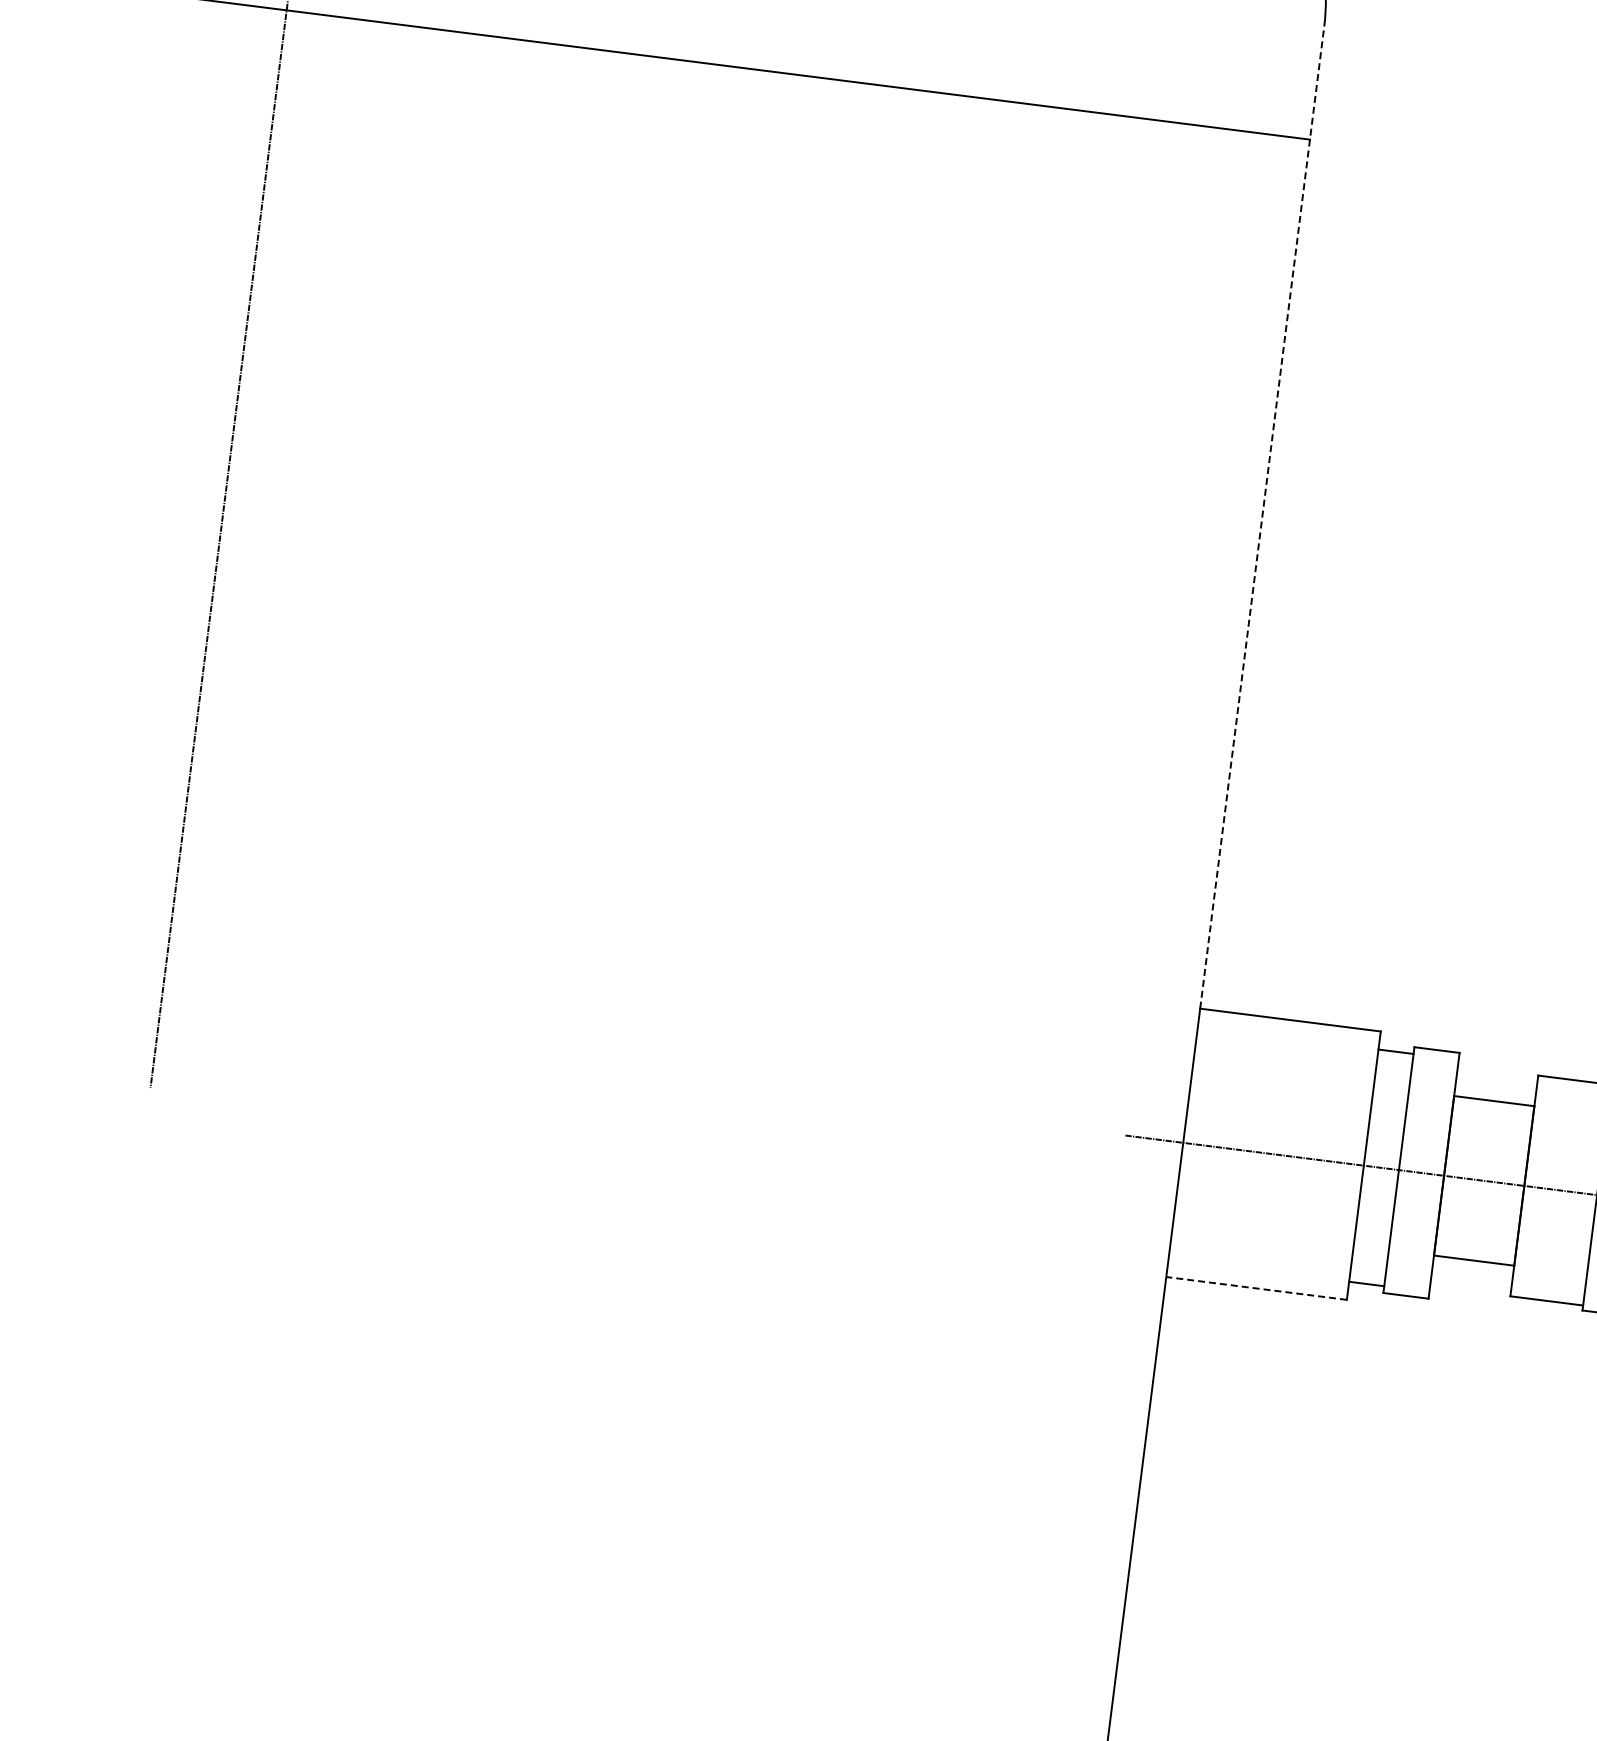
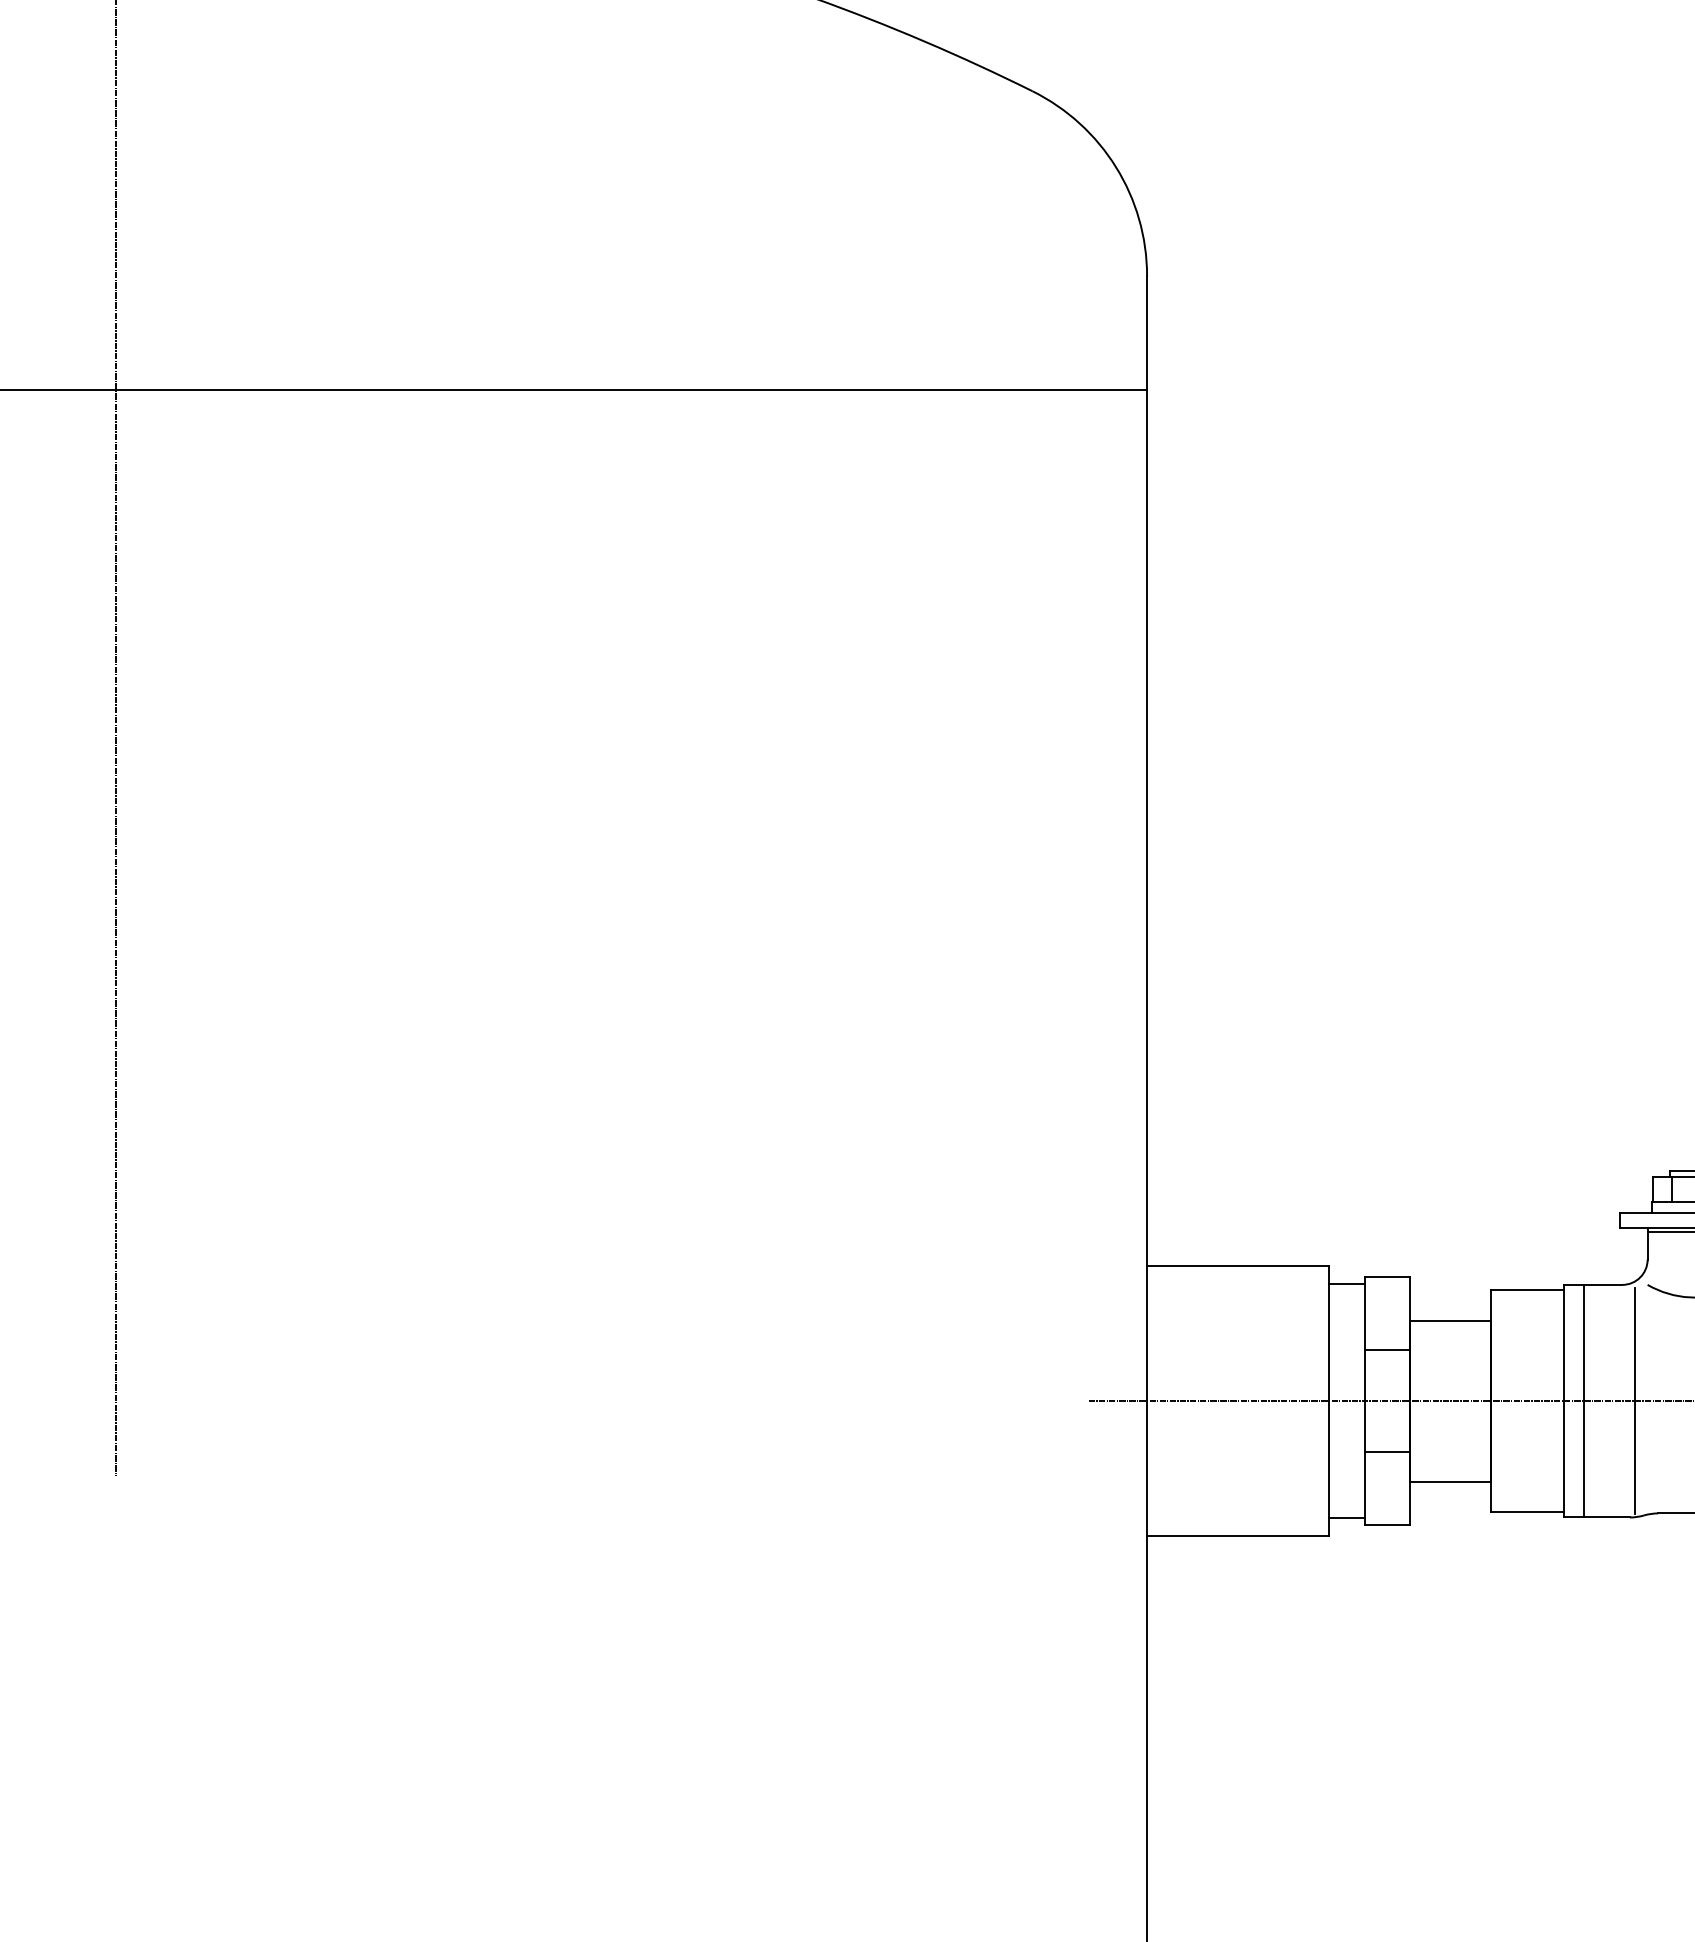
line: (1262, 517) -> (1147, 770), dashed -> solid
line: (1428, 1121) -> (1387, 1349), added
line: (1415, 1223) -> (1387, 1452), added
line: (1255, 1288) -> (1237, 1536), dashed -> solid

